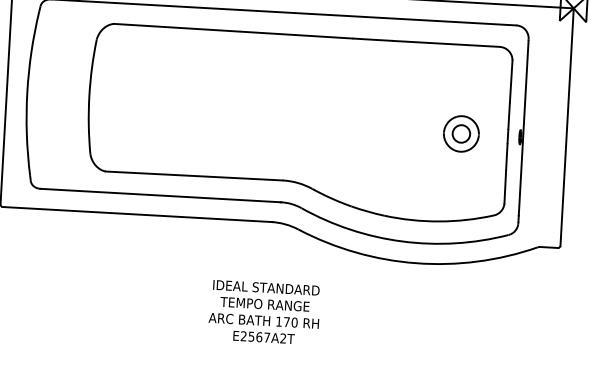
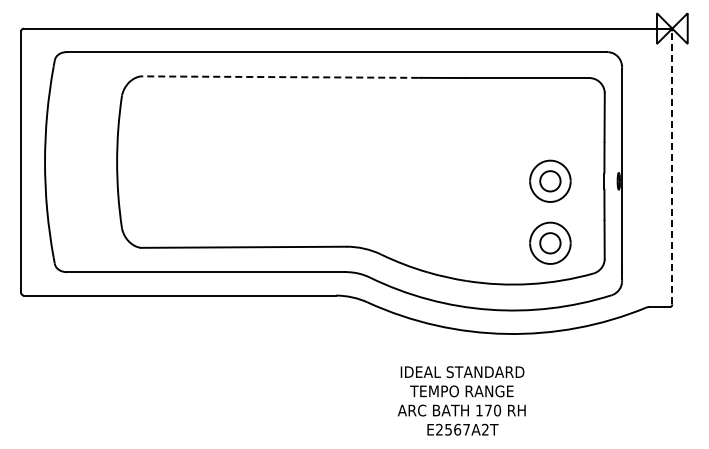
line: (233, 31) -> (279, 77), solid -> dashed
line: (567, 127) -> (672, 167), solid -> dashed
part: (458, 186) -> (550, 242), added
text: (264, 312) -> (461, 400), moved

